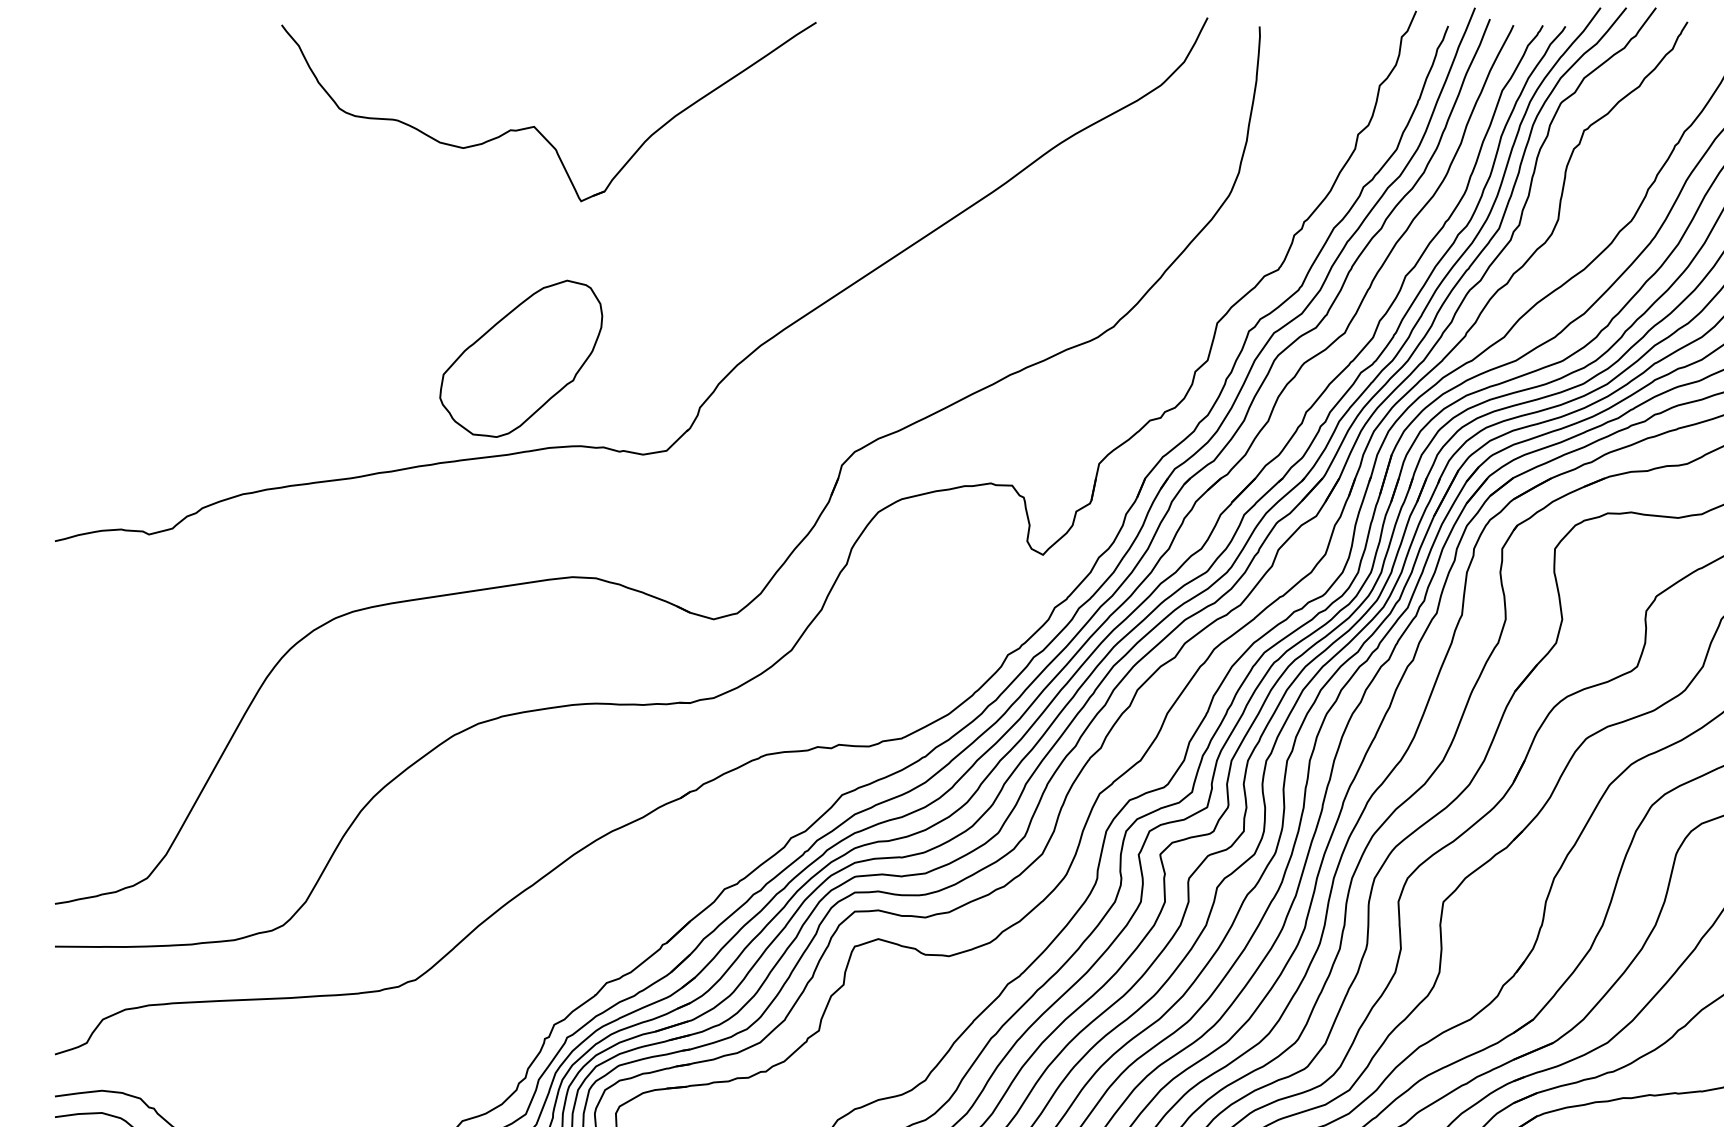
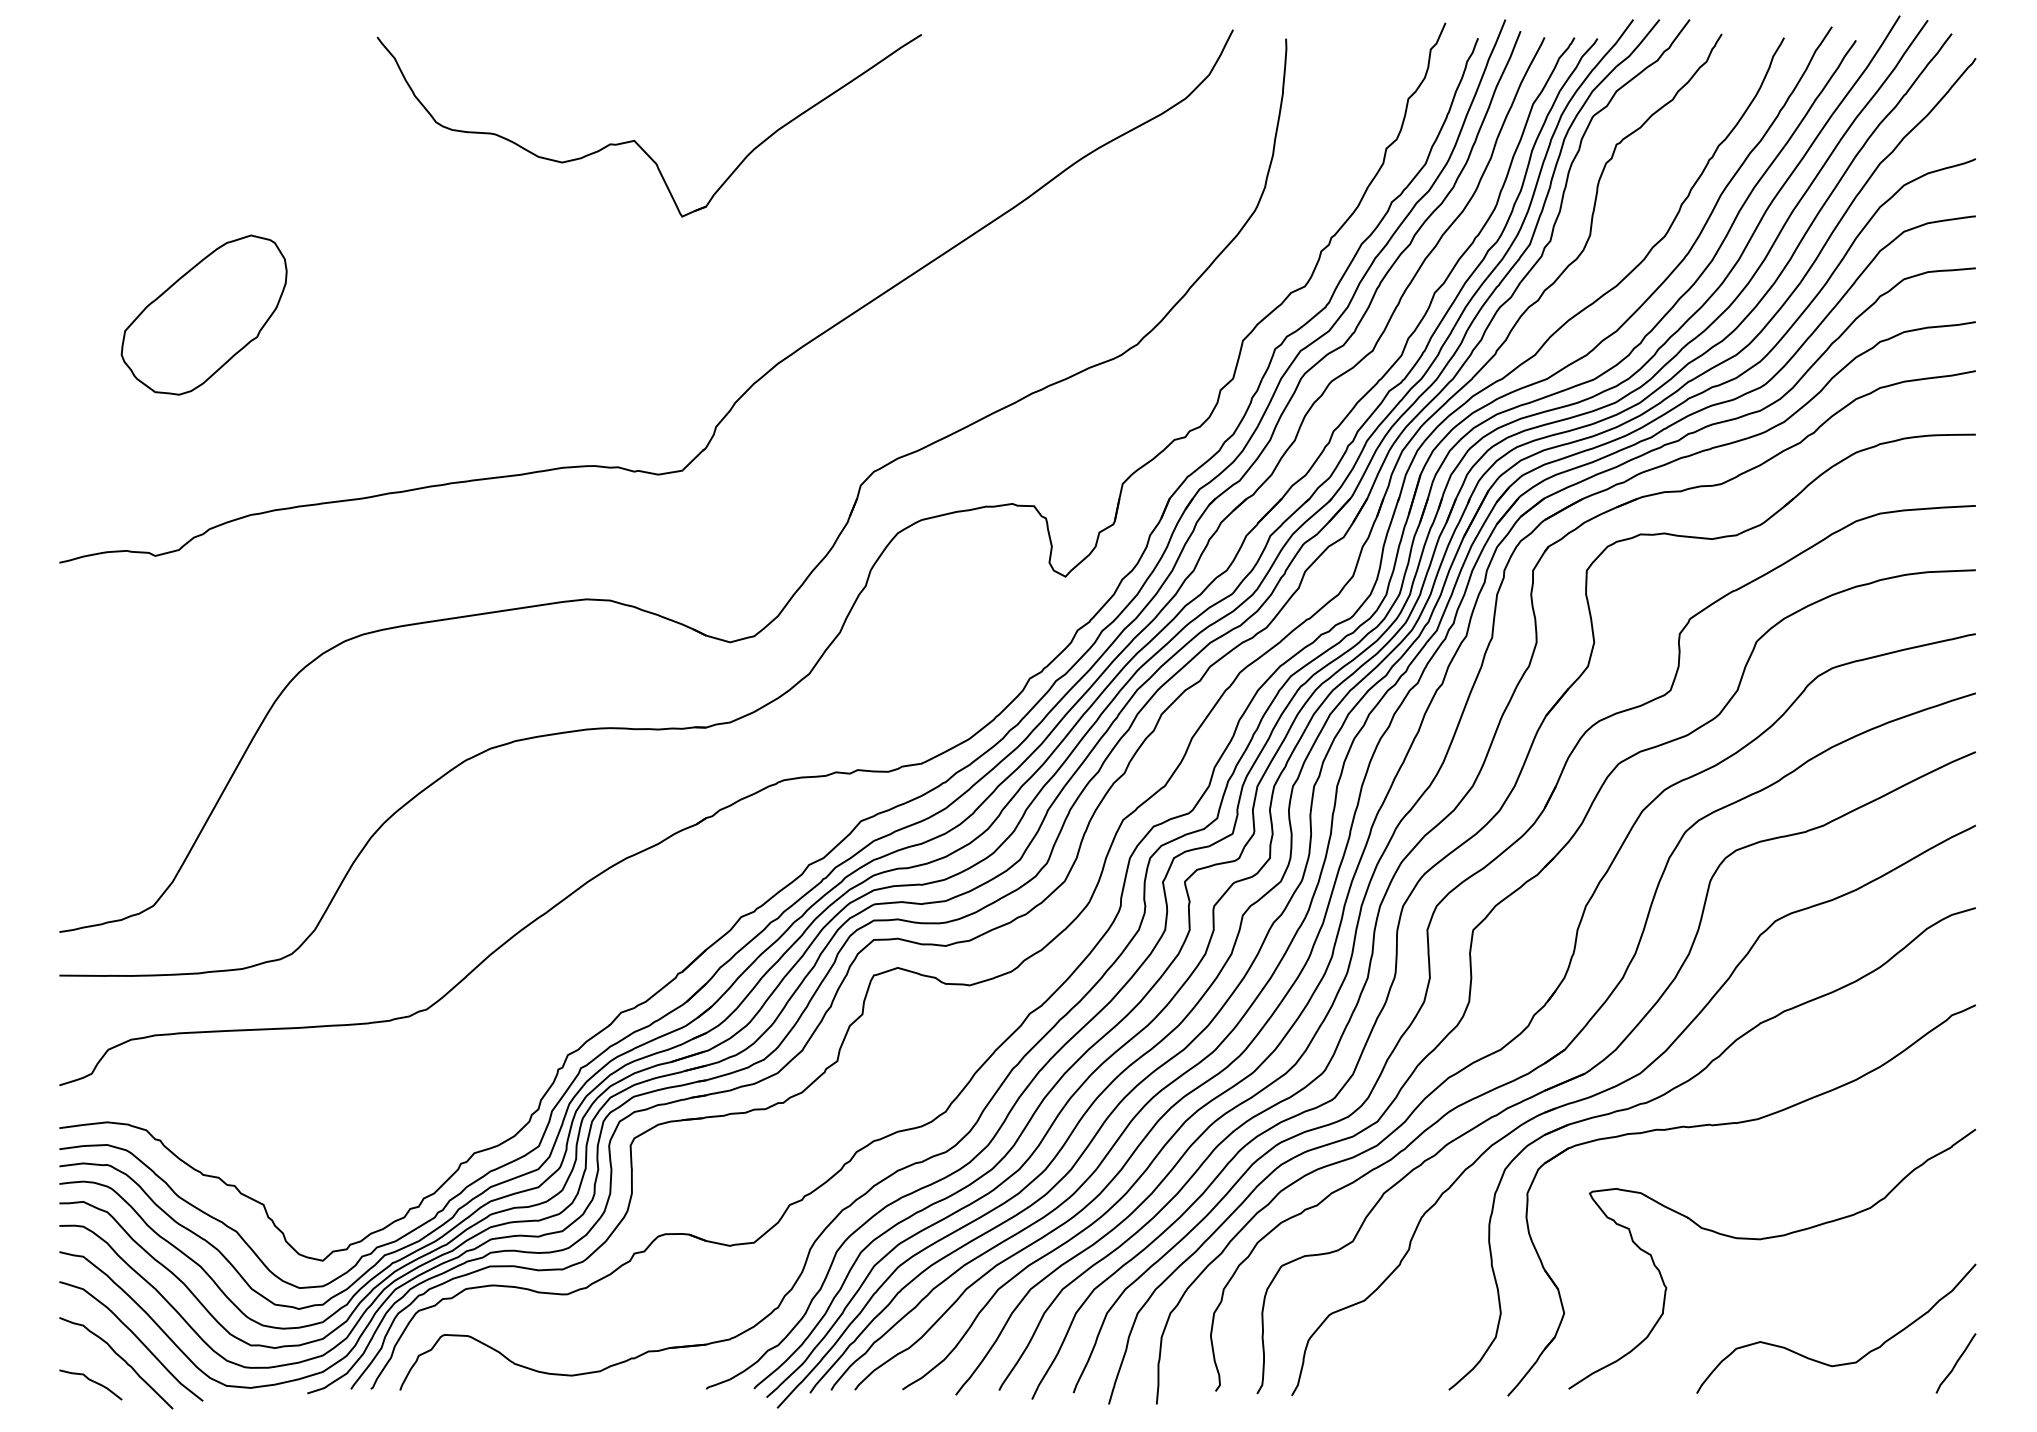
part: (535, 126) -> (635, 140), moved
part: (520, 358) -> (203, 314), moved

